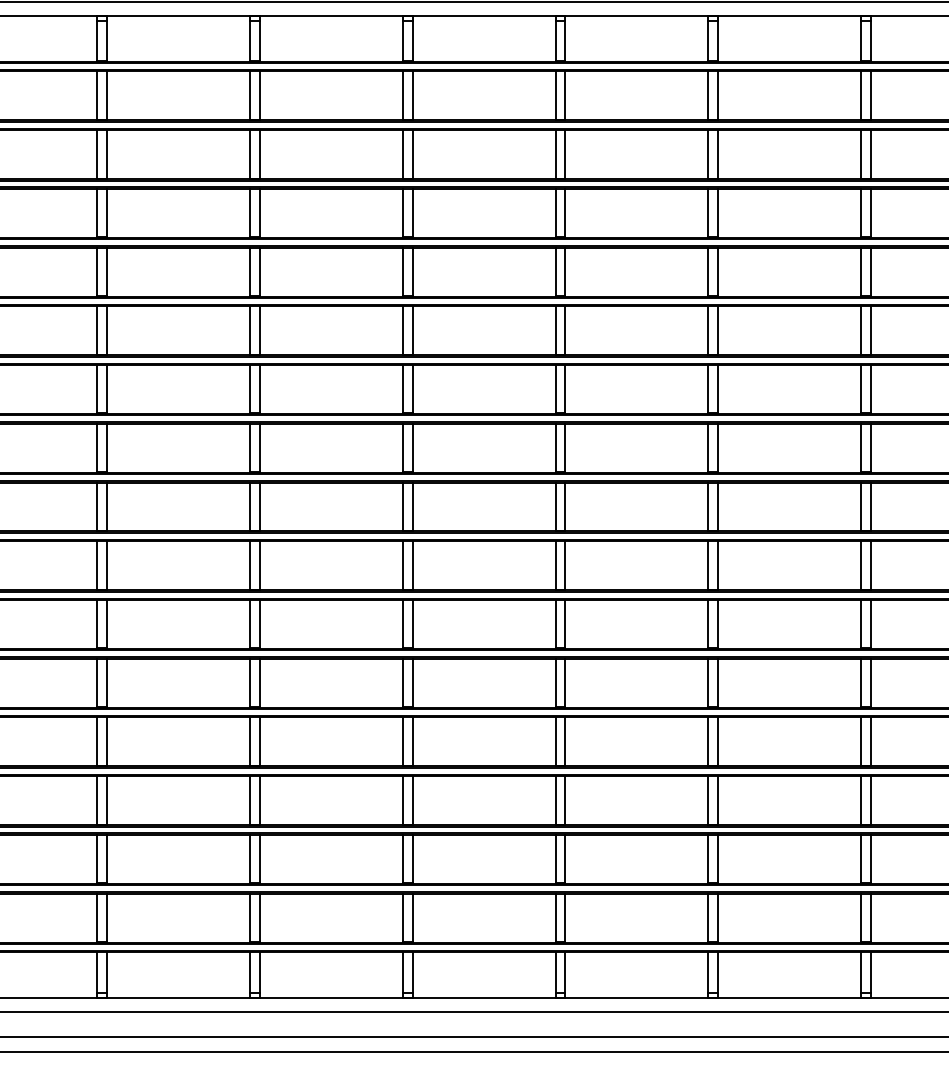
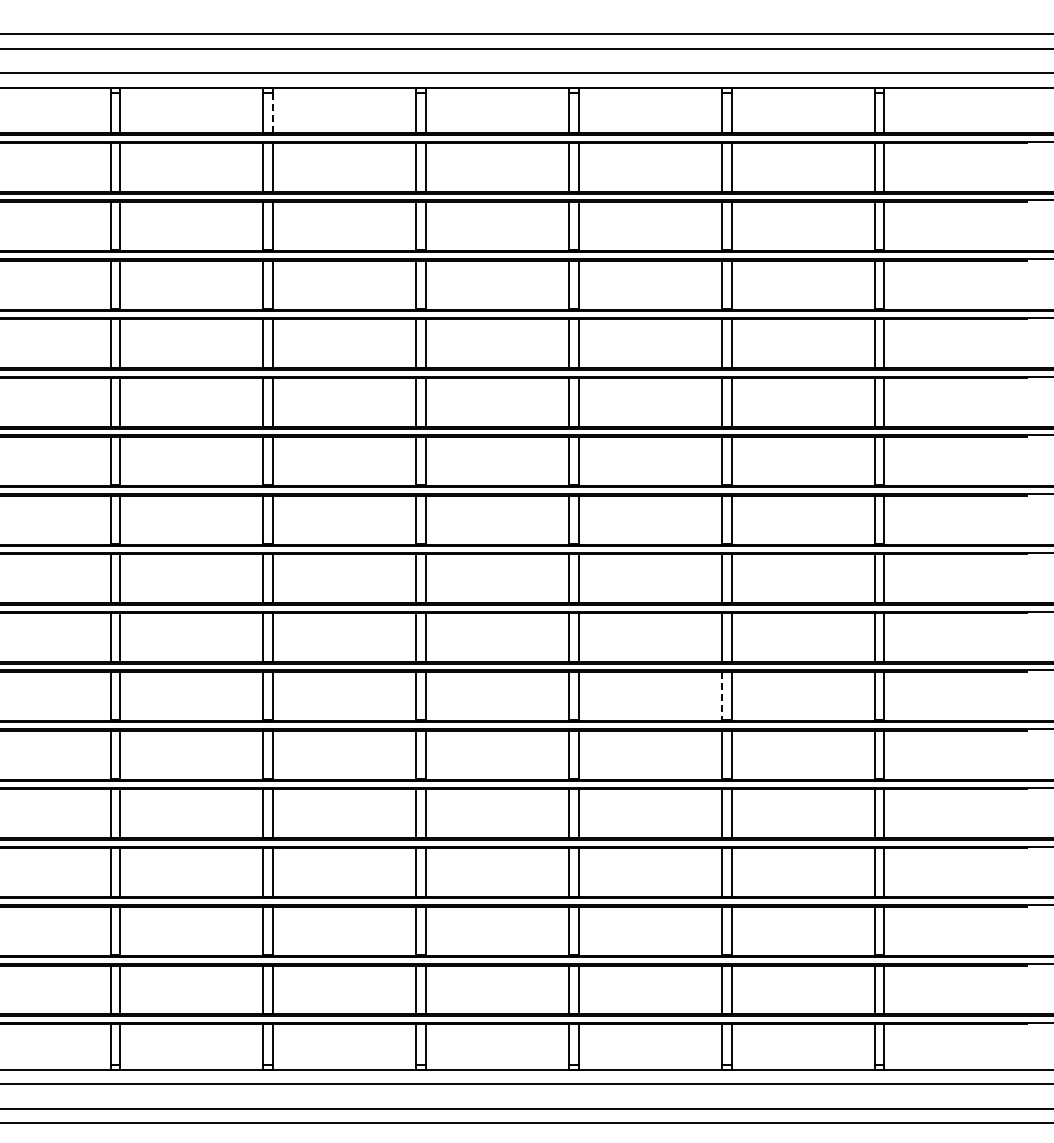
line: (260, 40) -> (273, 112), solid -> dashed
line: (708, 624) -> (721, 696), solid -> dashed

